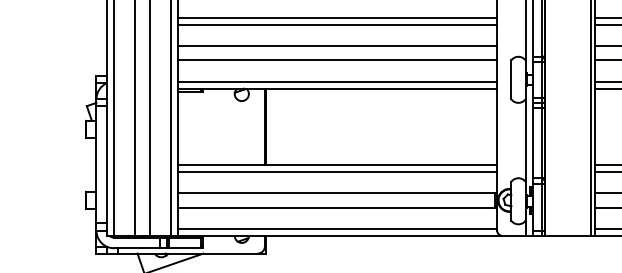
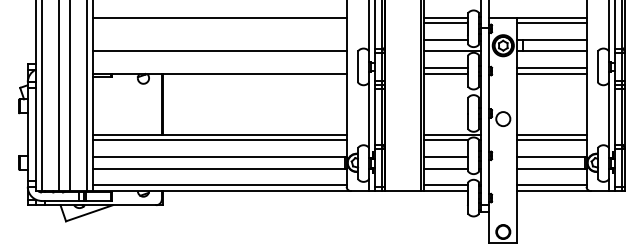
line: (337, 25) -> (219, 23), removed
line: (337, 46) -> (219, 40), removed
line: (337, 81) -> (219, 68), removed

